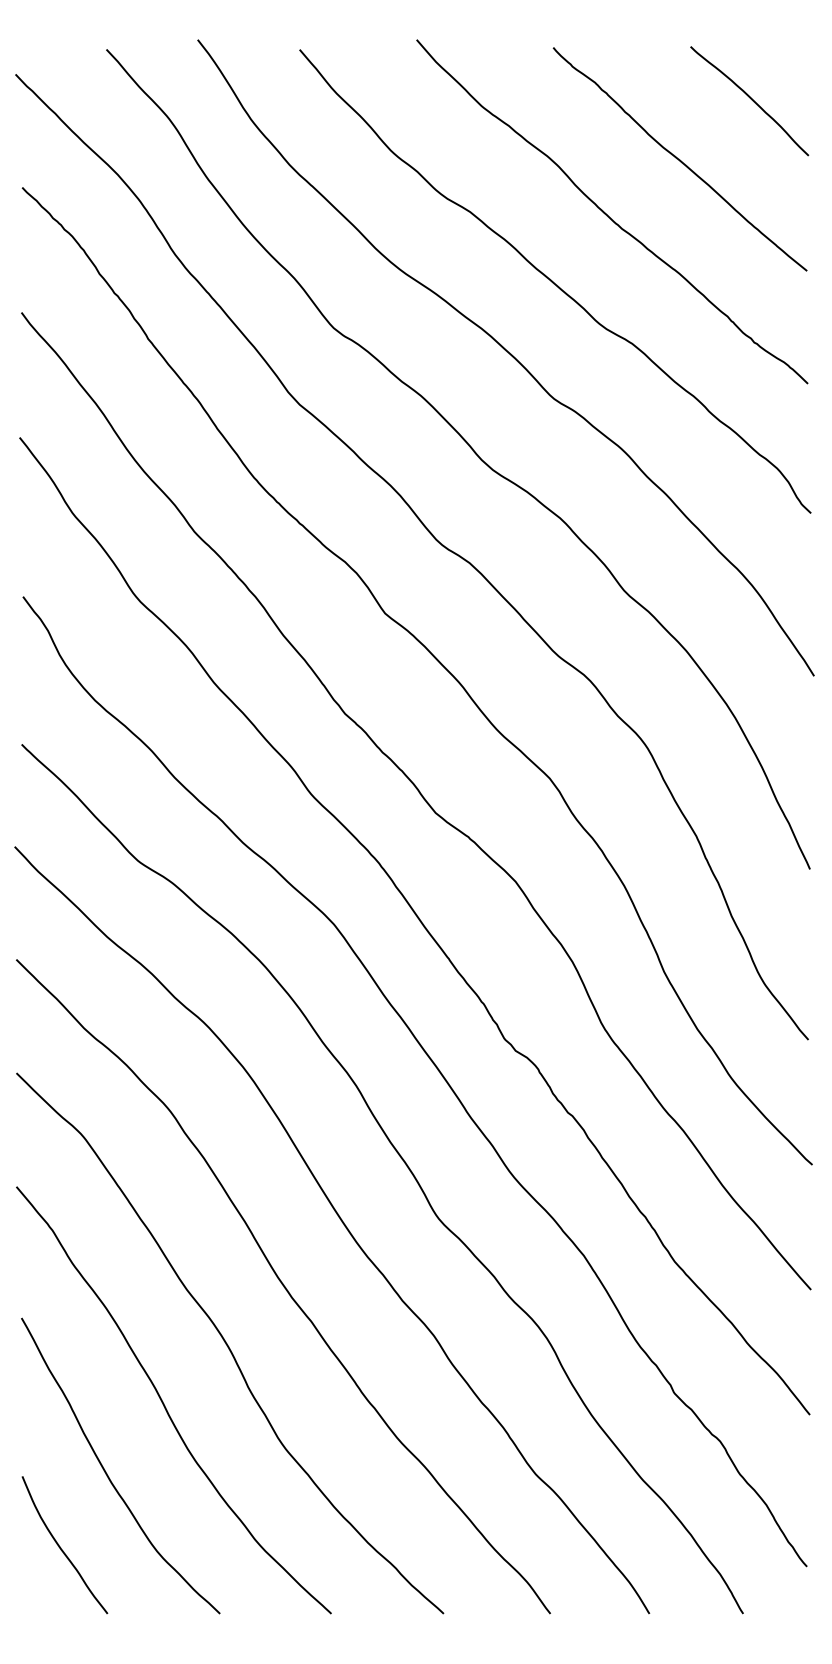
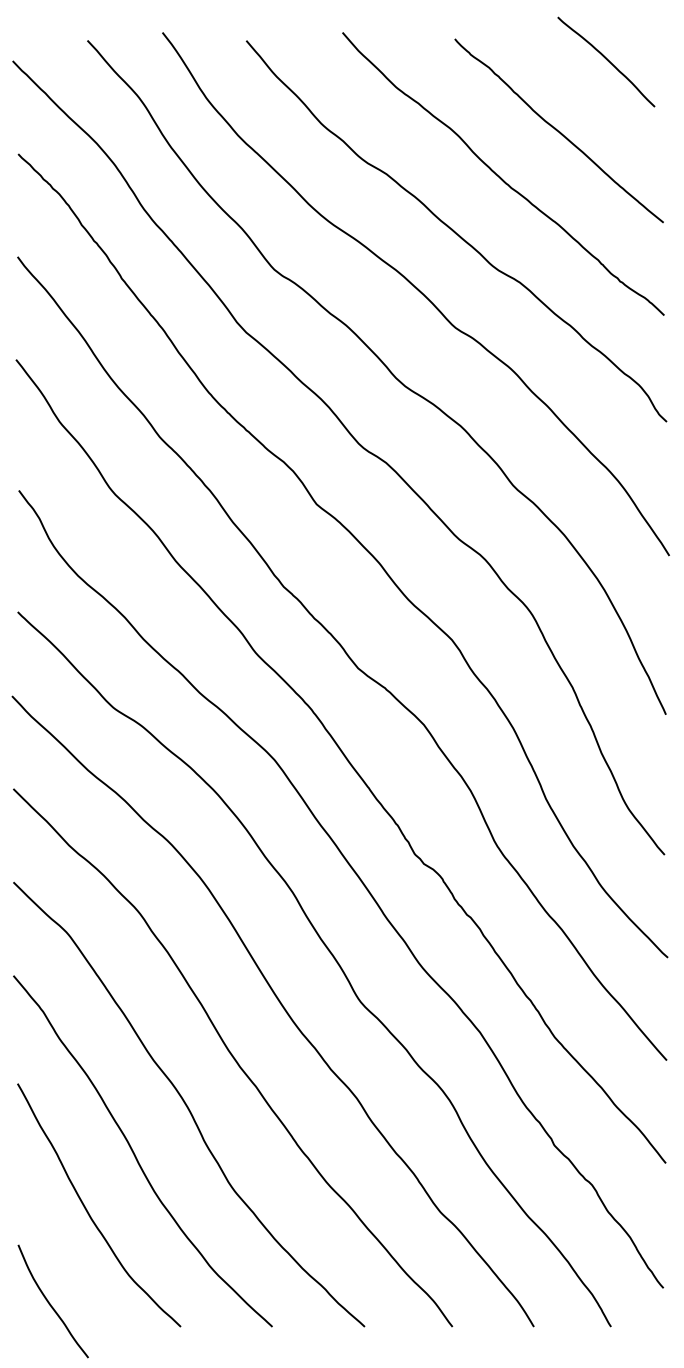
curve: (749, 99) -> (606, 60), moved
curve: (61, 1547) -> (50, 1303), moved

